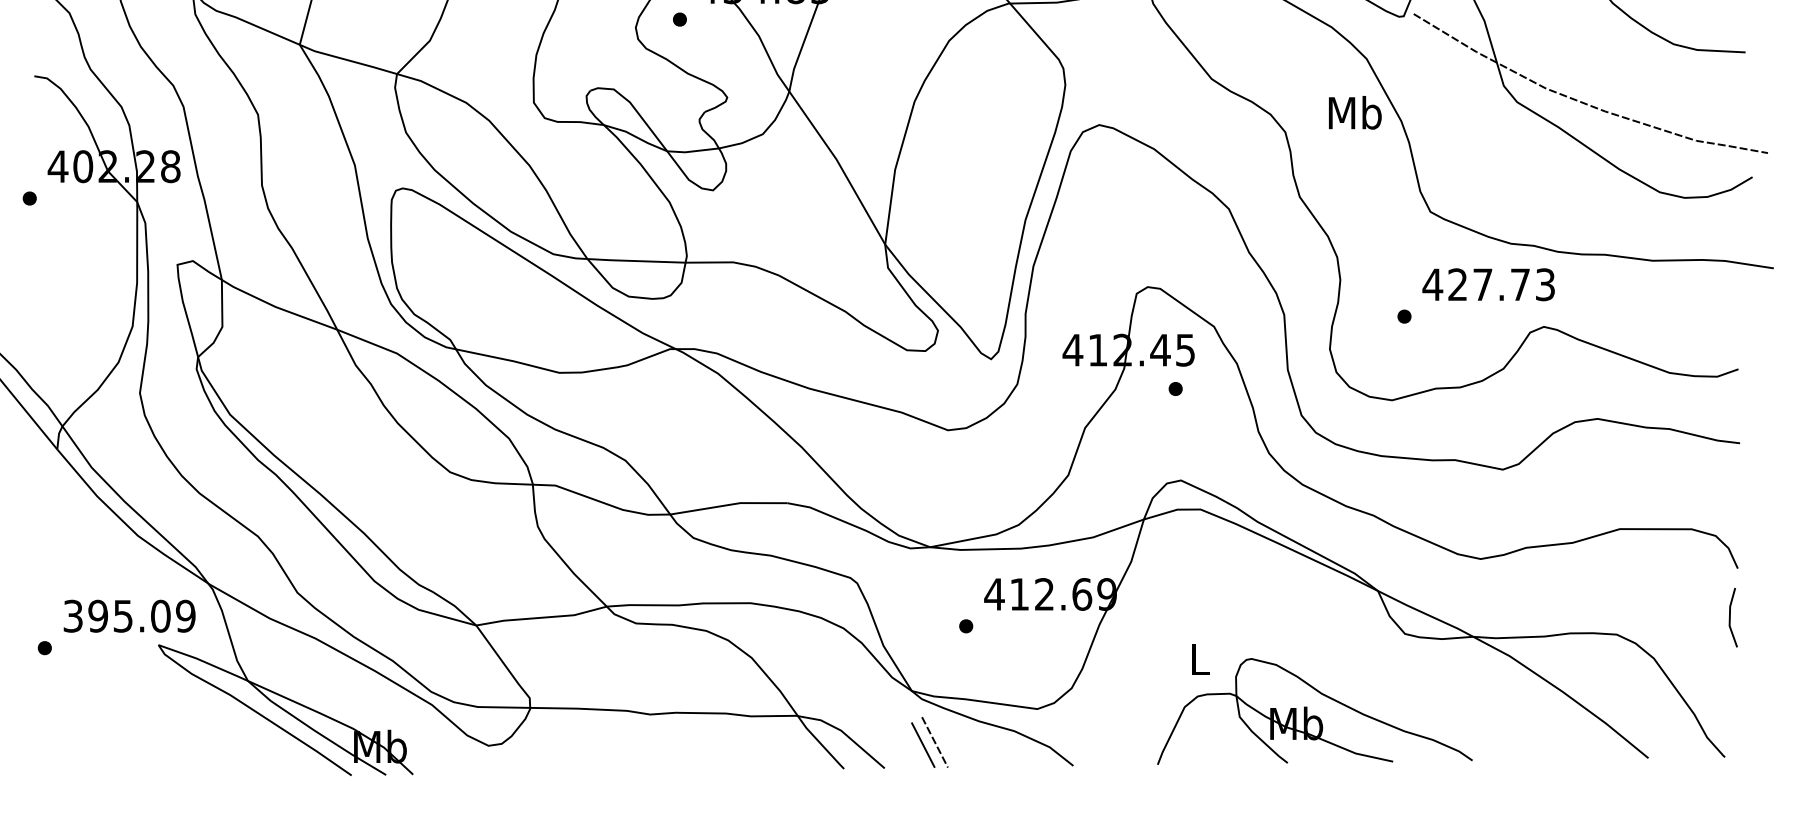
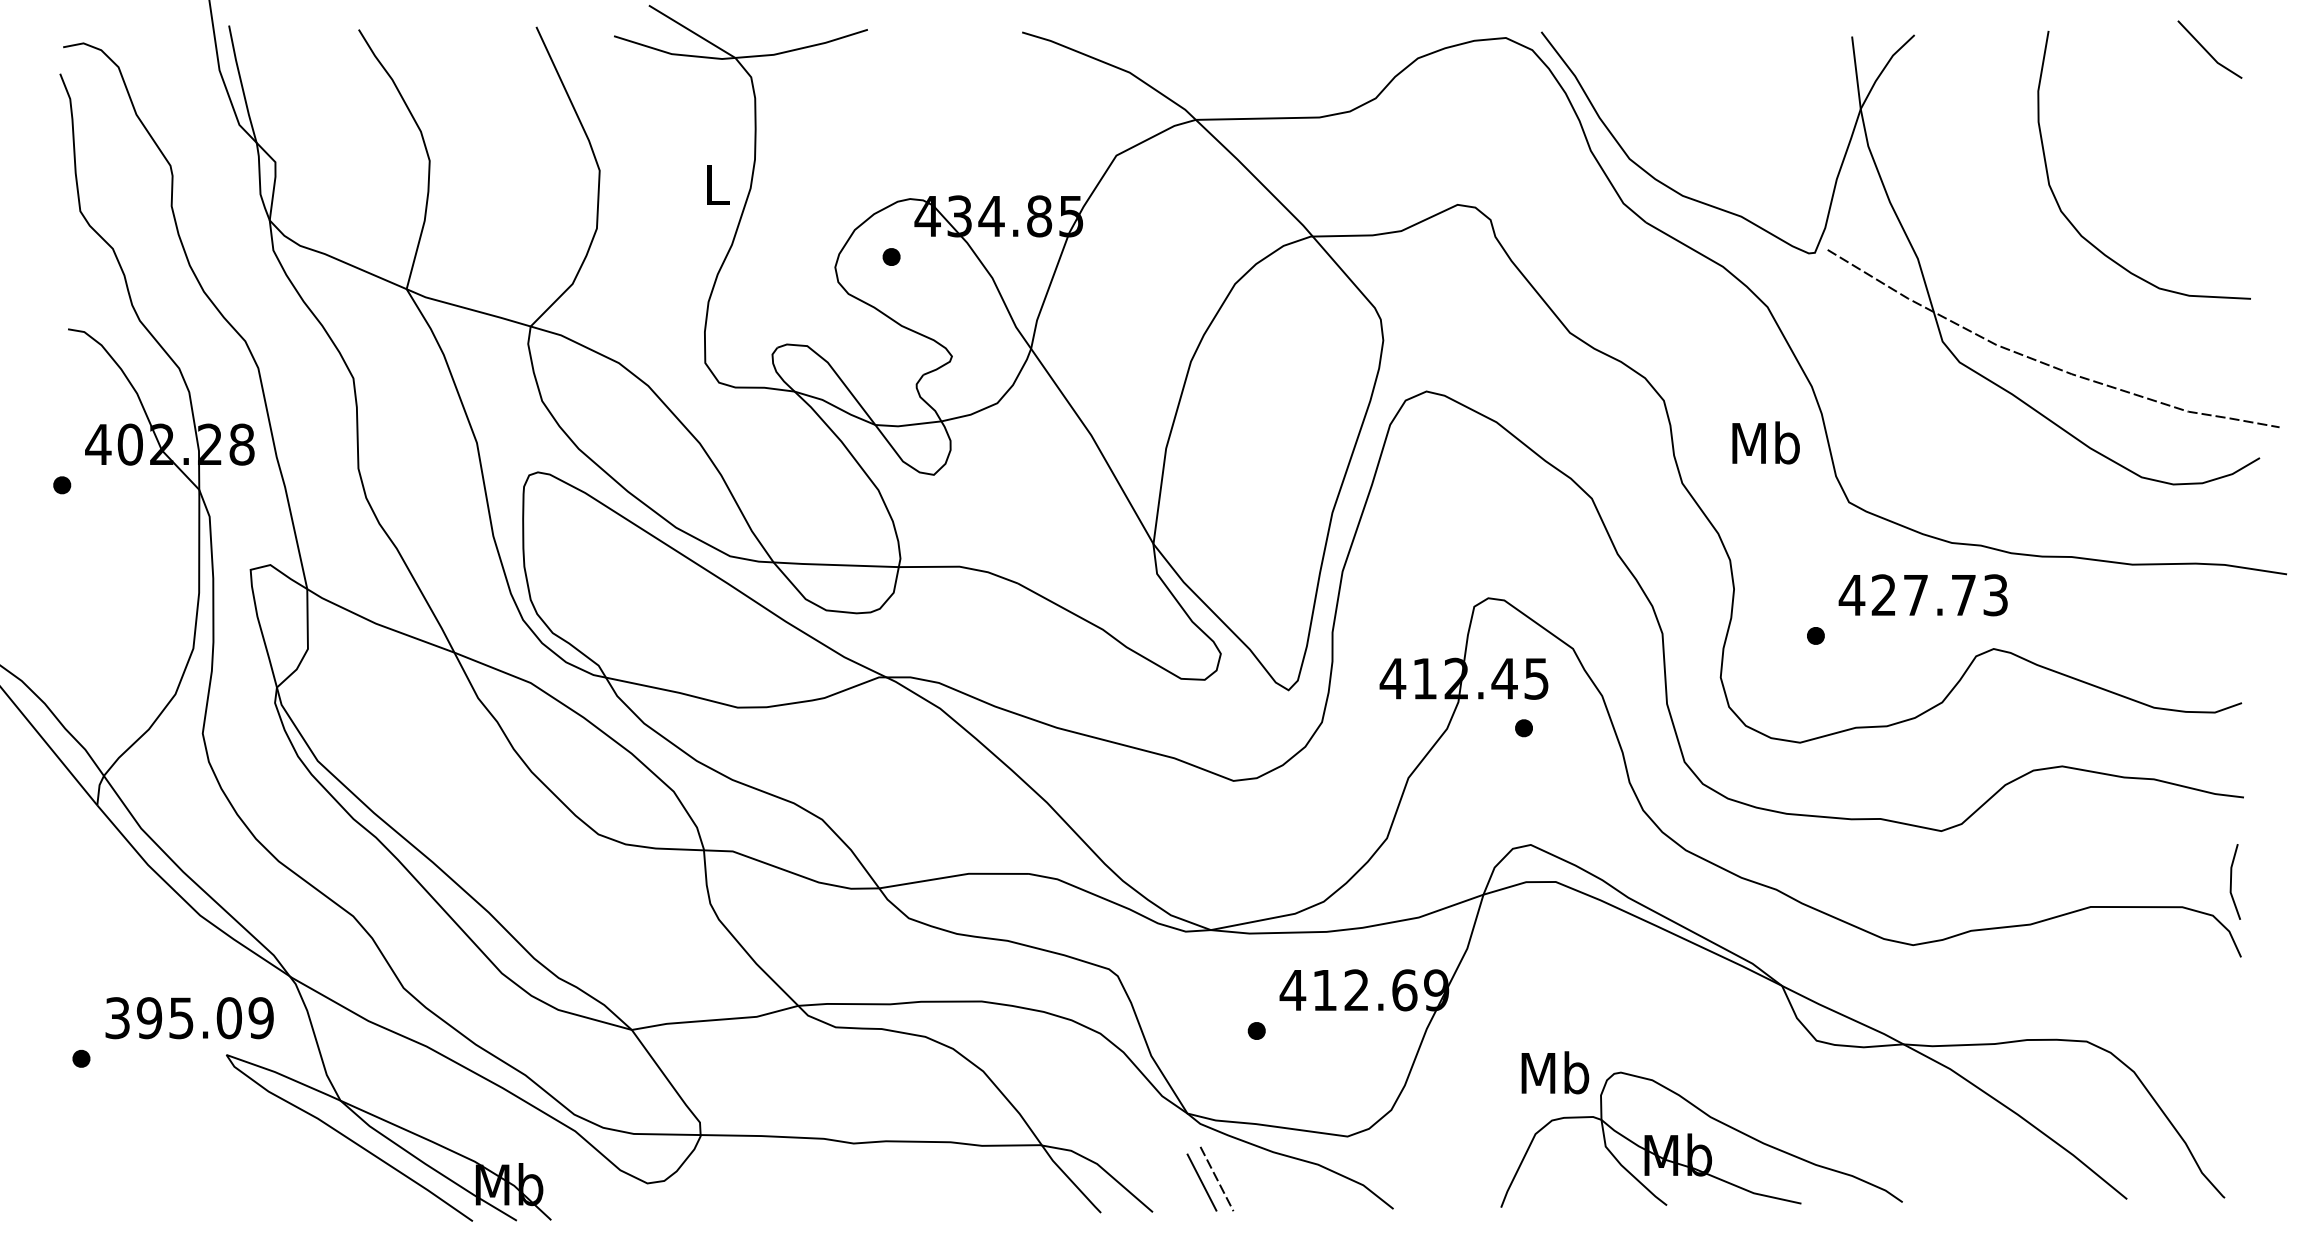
text: (1354, 112) -> (1765, 442), moved
line: (1730, 617) -> (2231, 881), moved
text: (1200, 658) -> (1555, 1072), L -> Mb

